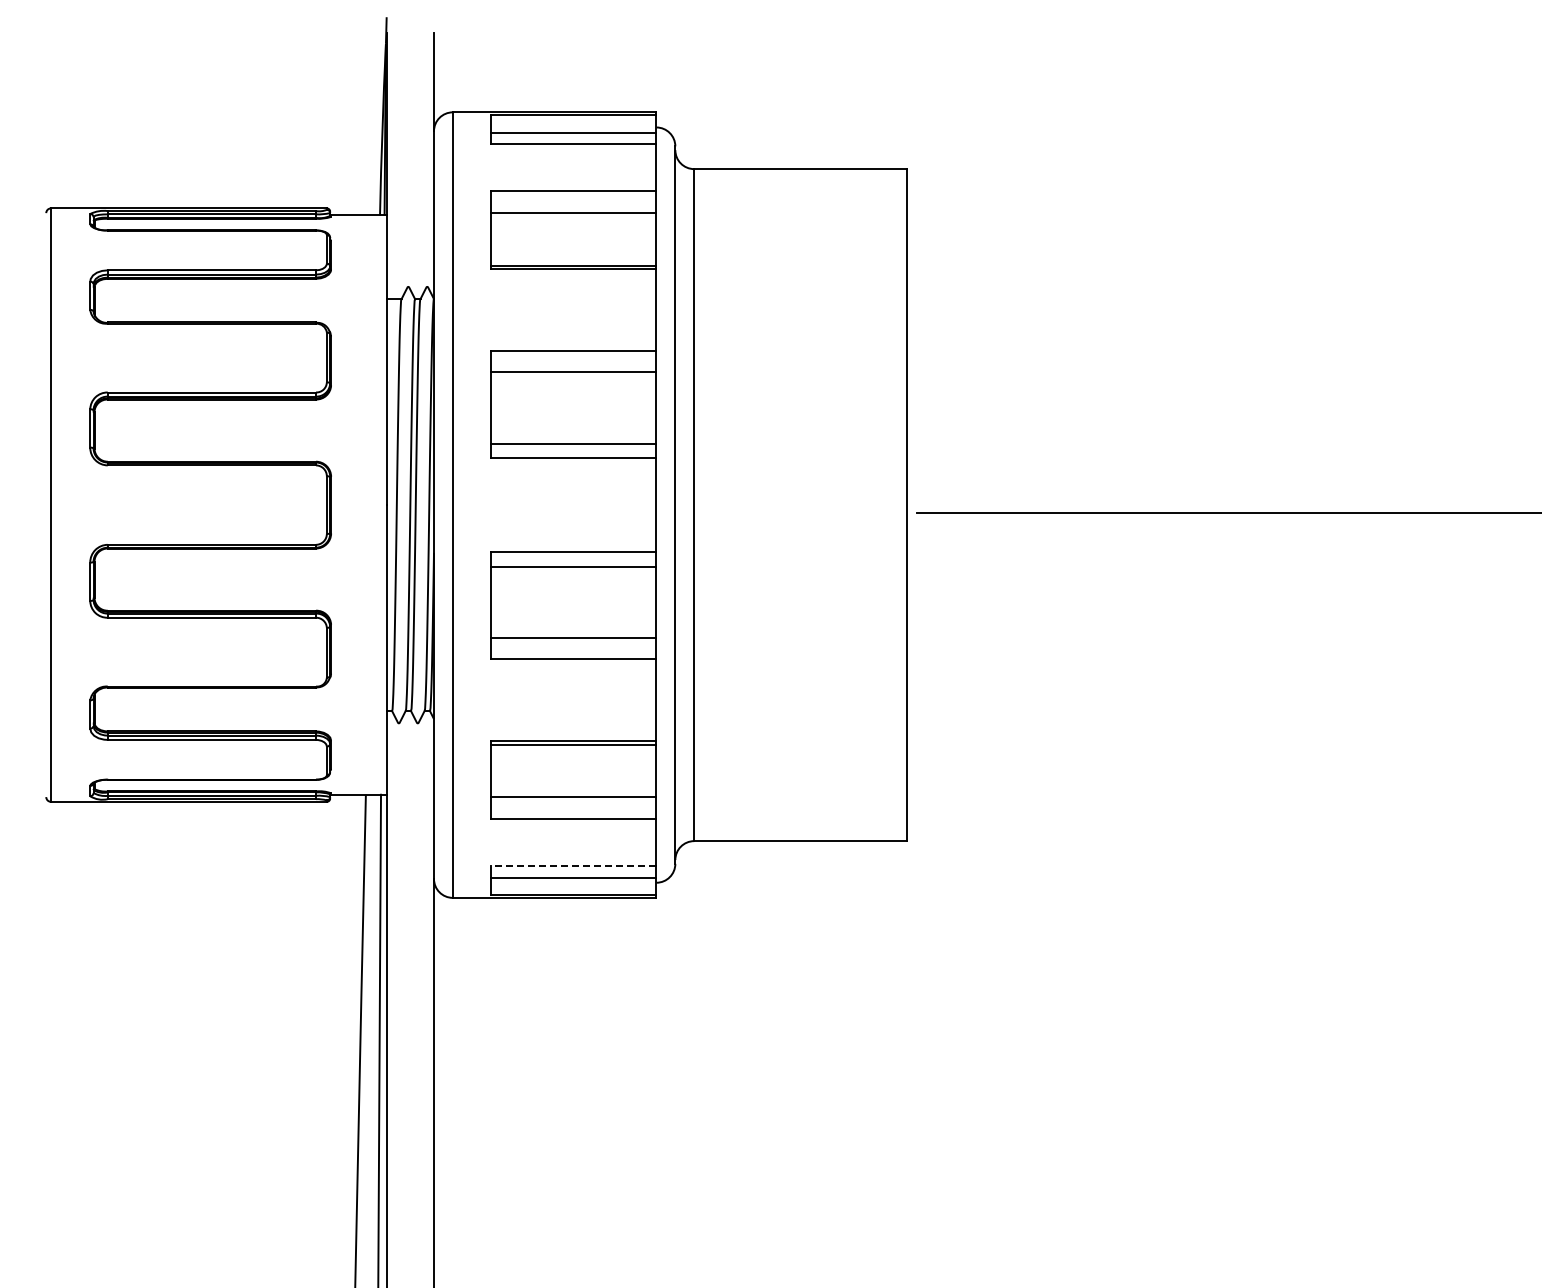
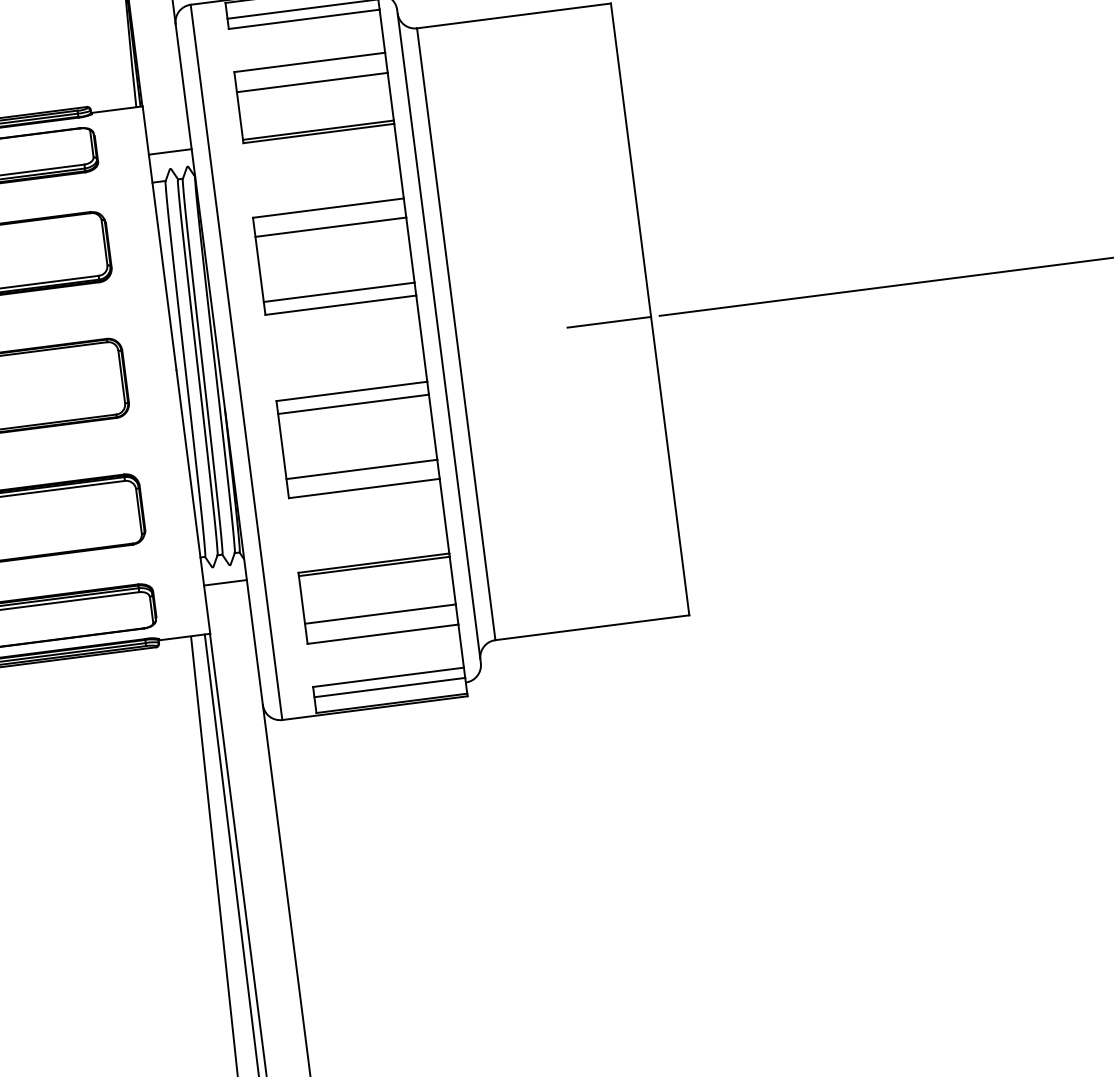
line: (410, 268) -> (170, 151), added
line: (861, 513) -> (609, 322), added
line: (410, 741) -> (225, 582), added
line: (573, 866) -> (388, 677), dashed -> solid

